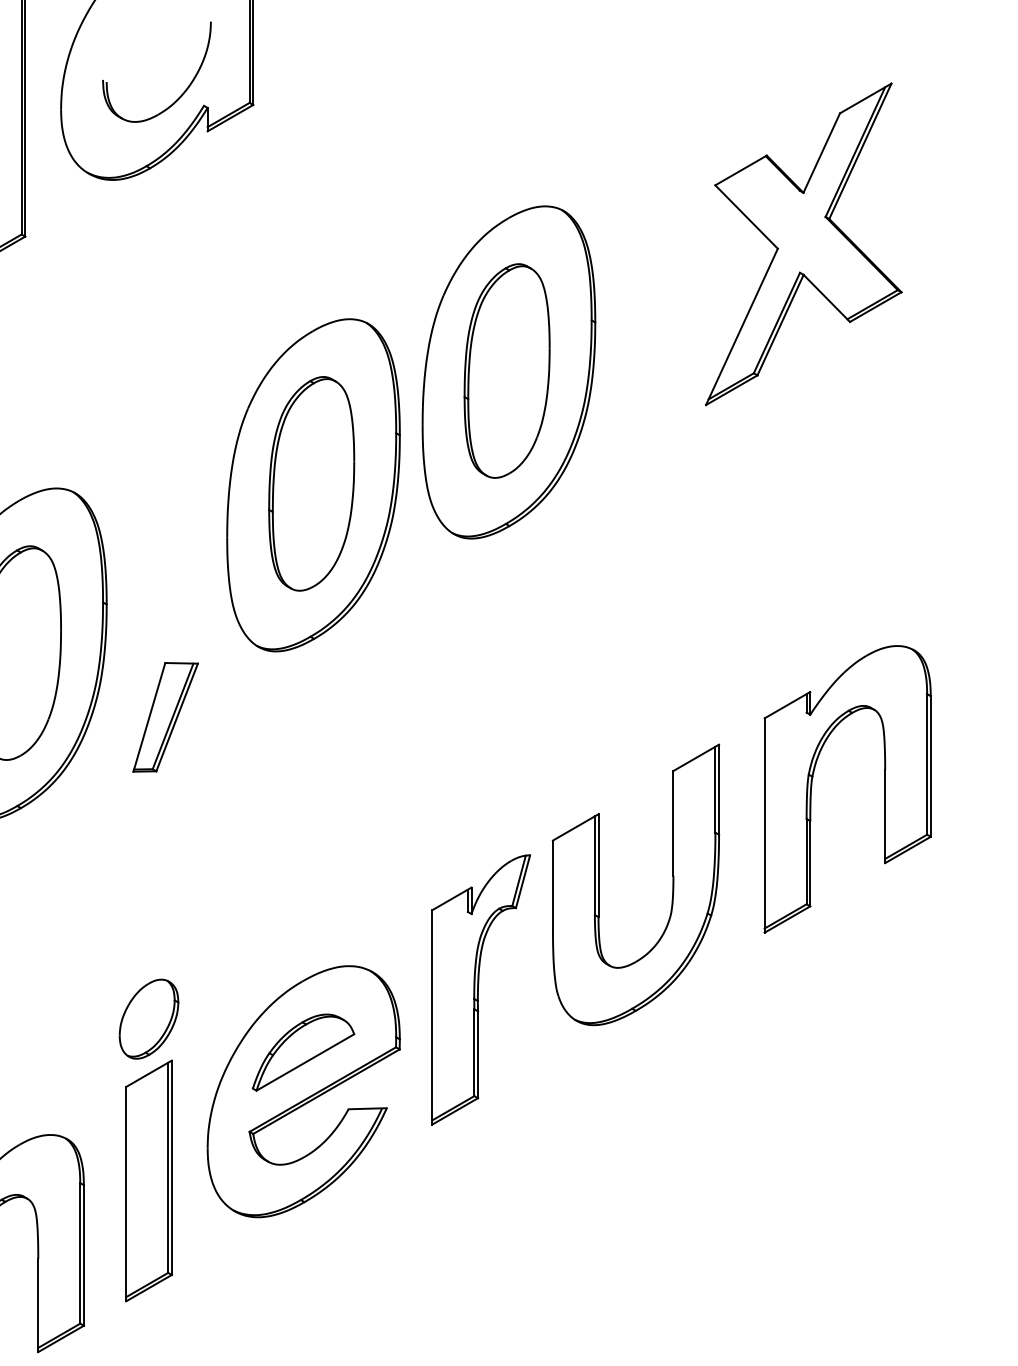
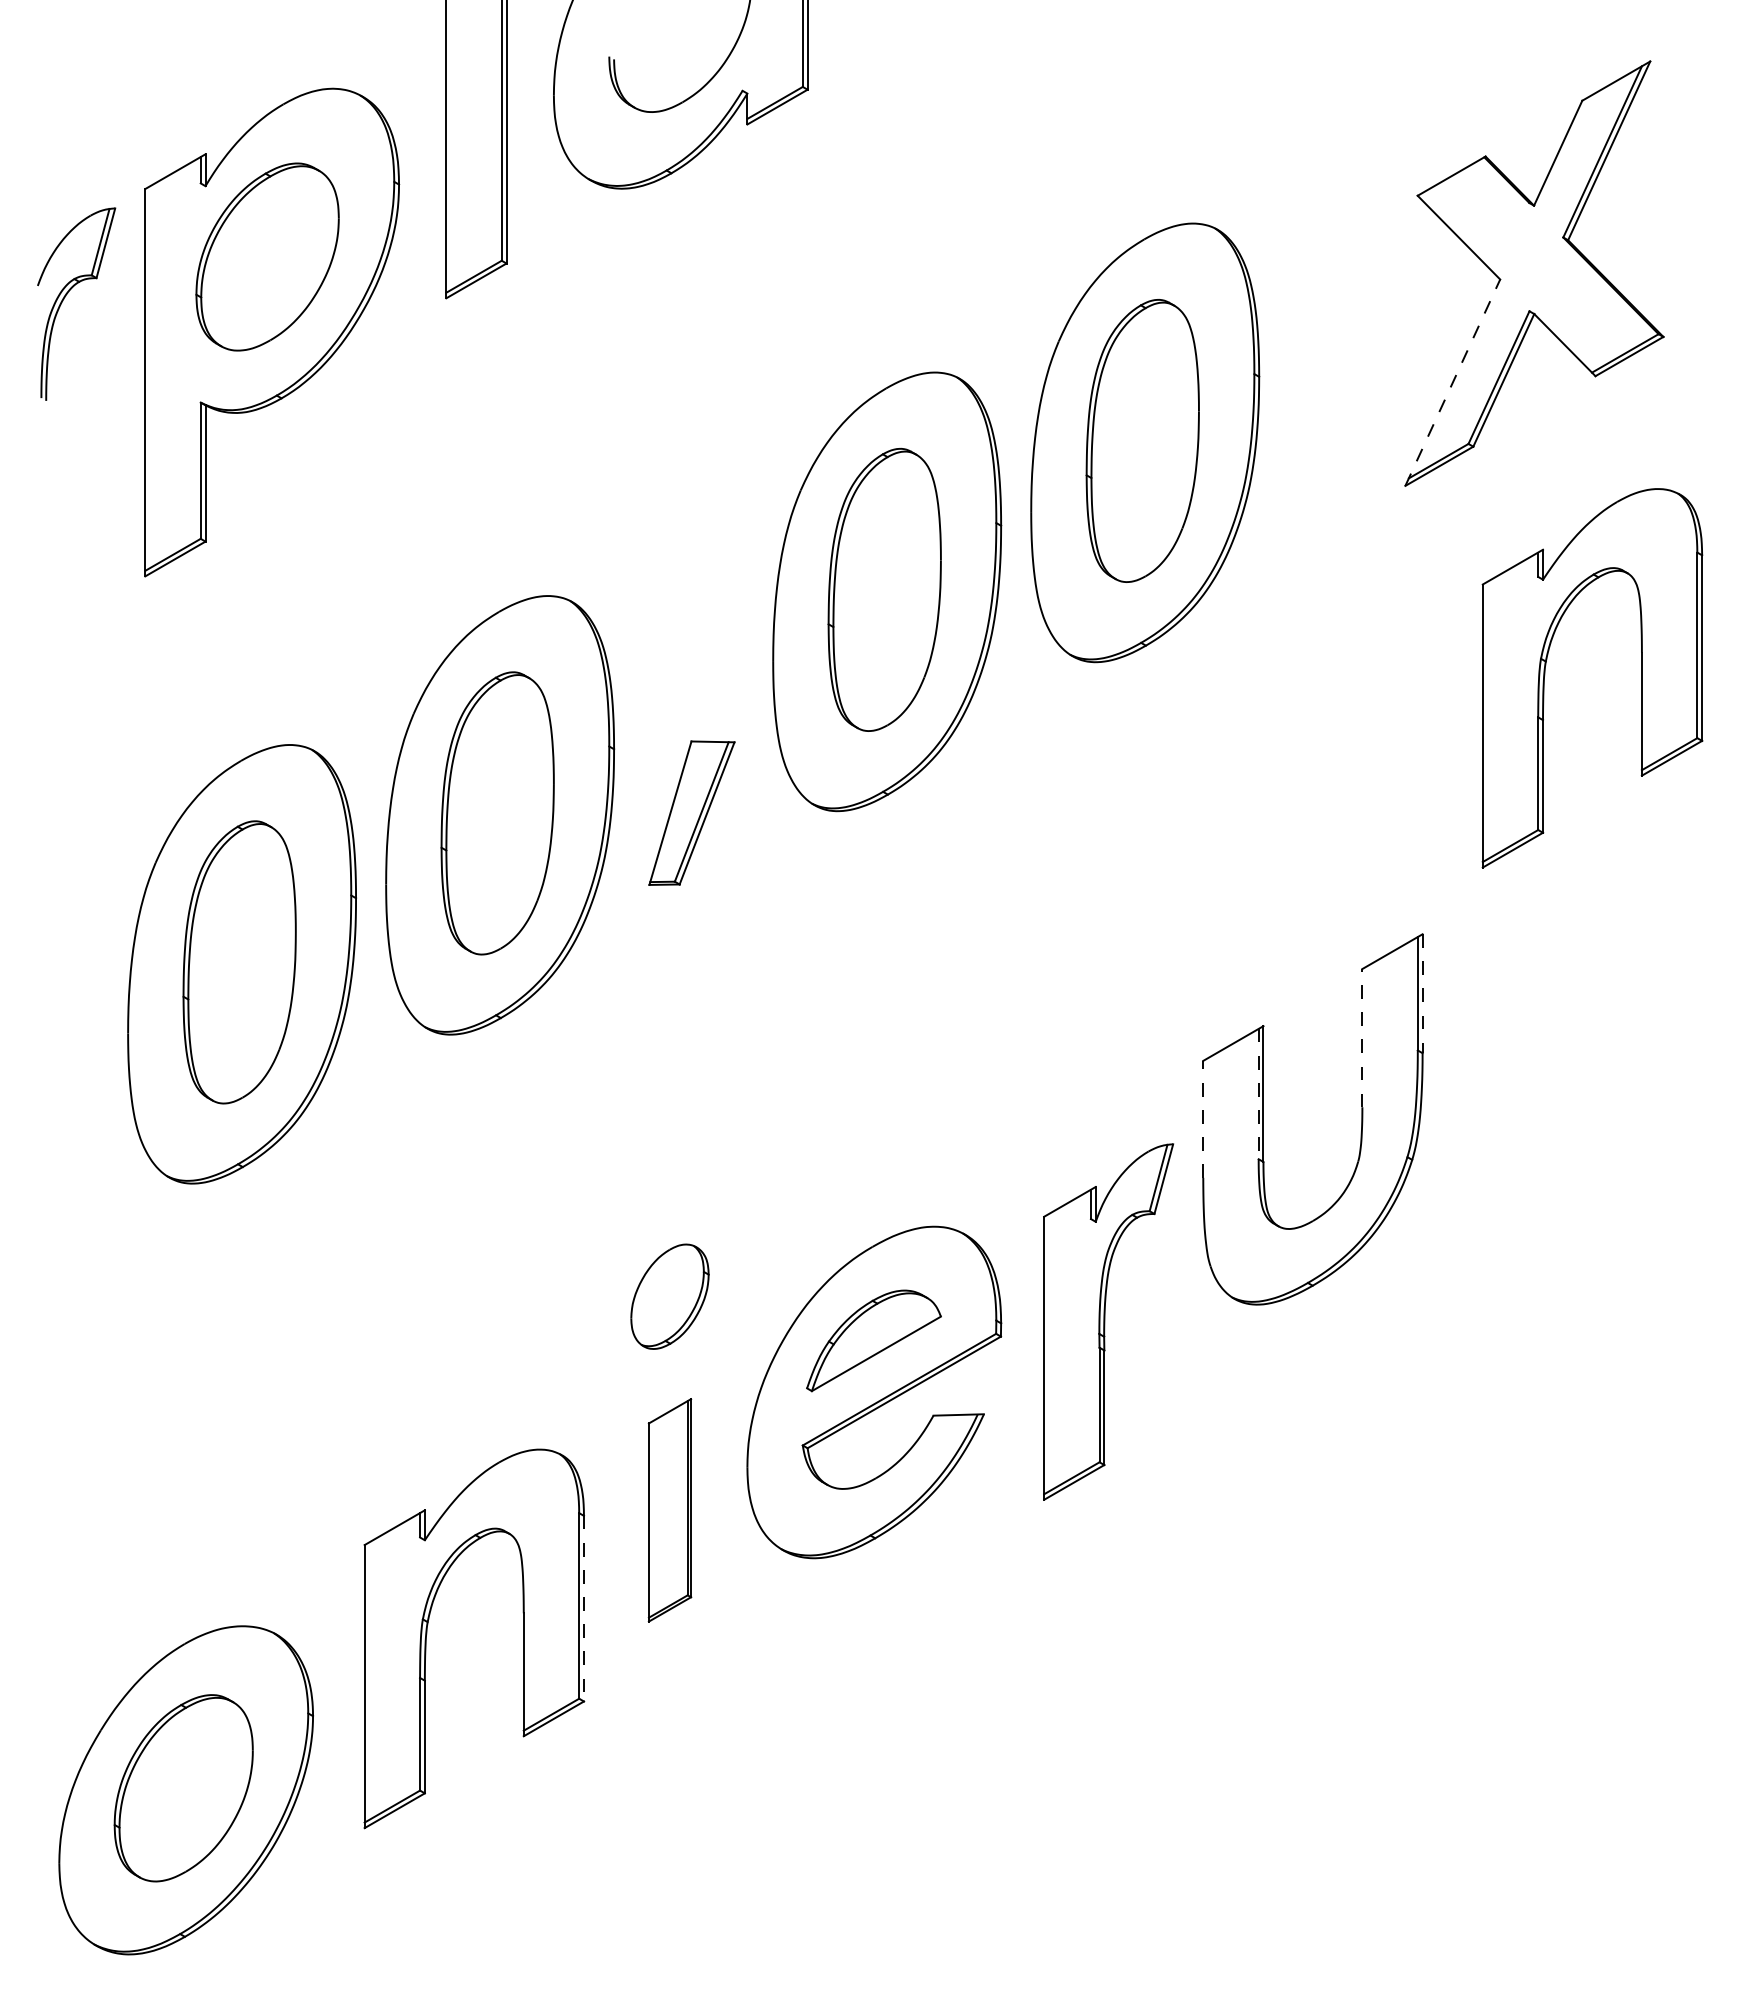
line: (741, 326) -> (1452, 382), solid -> dashed
part: (165, 716) -> (691, 812), moved
part: (812, 787) -> (1545, 675), moved
line: (718, 790) -> (1422, 994), solid -> dashed
line: (673, 822) -> (1362, 1037), solid -> dashed
line: (594, 866) -> (1258, 1094), solid -> dashed
line: (553, 884) -> (1203, 1118), solid -> dashed
part: (481, 989) -> (1108, 1321), moved
part: (148, 1181) -> (669, 1510), size x0.7
line: (83, 1255) -> (583, 1608), solid -> dashed

